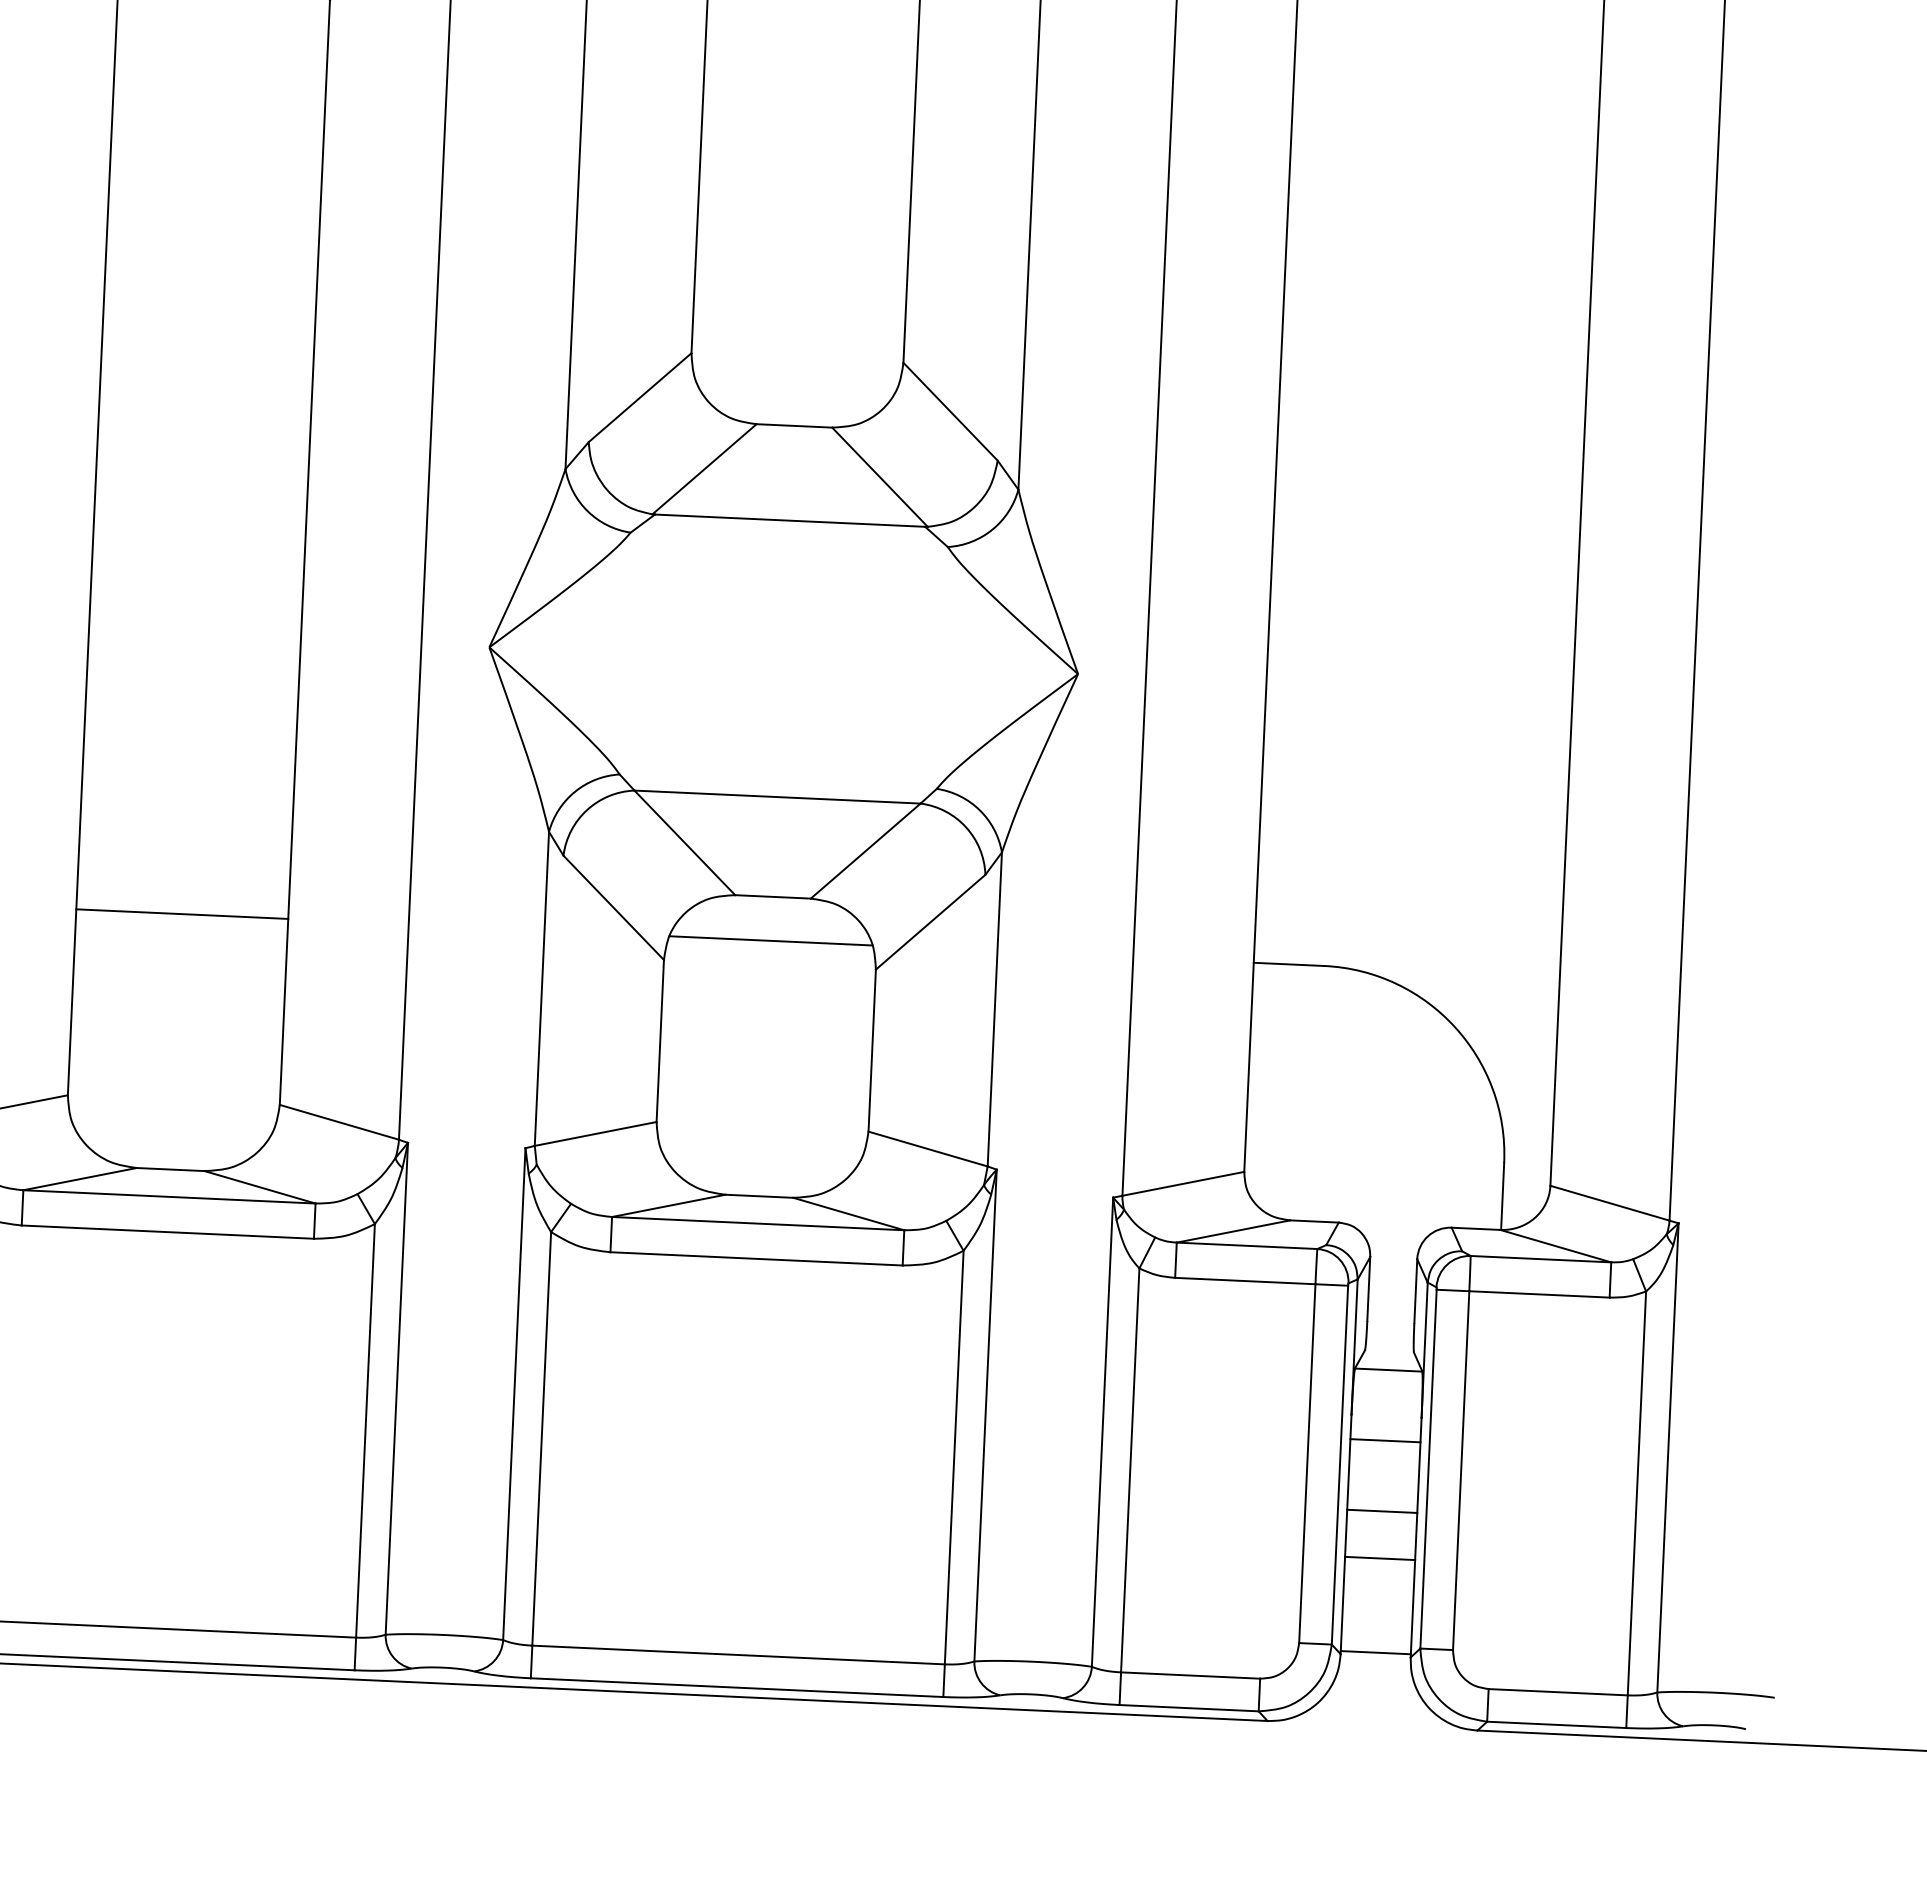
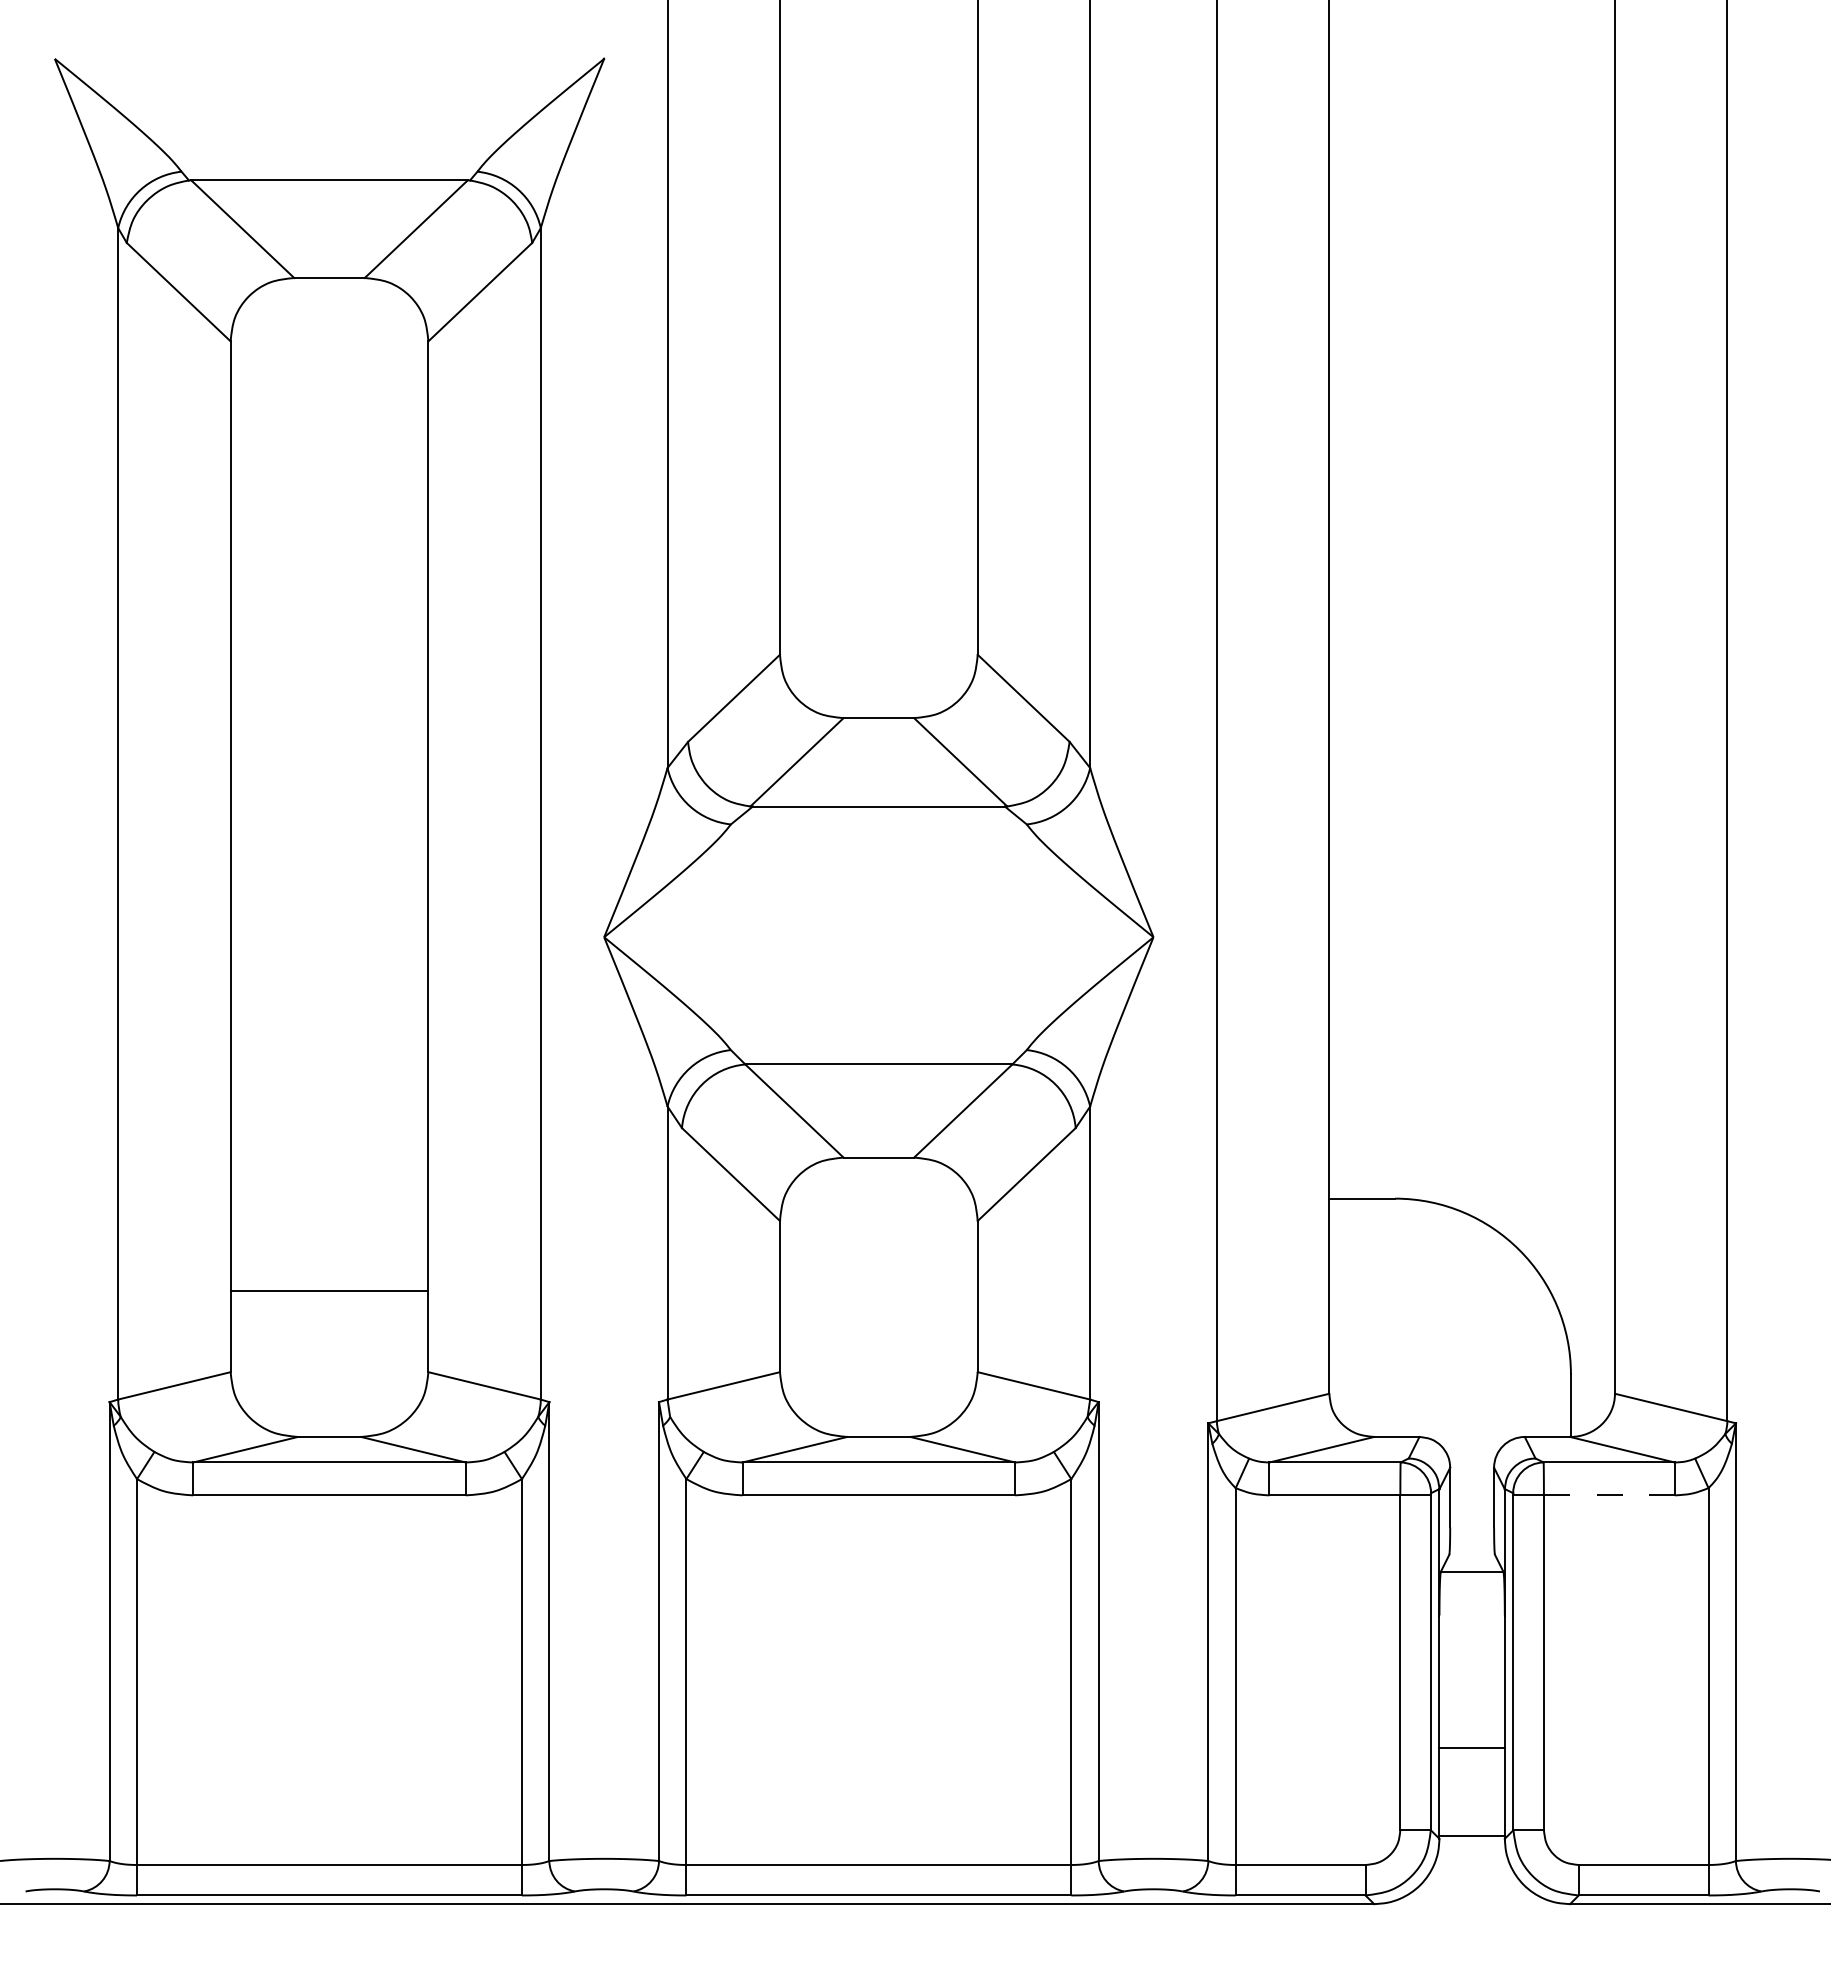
line: (182, 913) -> (329, 1290), moved
line: (770, 940) -> (878, 1198), removed
line: (1539, 1294) -> (1609, 1495), solid -> dashed
line: (1384, 1441) -> (1471, 1638), removed
line: (1381, 1511) -> (1471, 1704), removed

